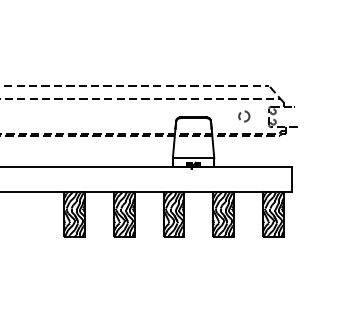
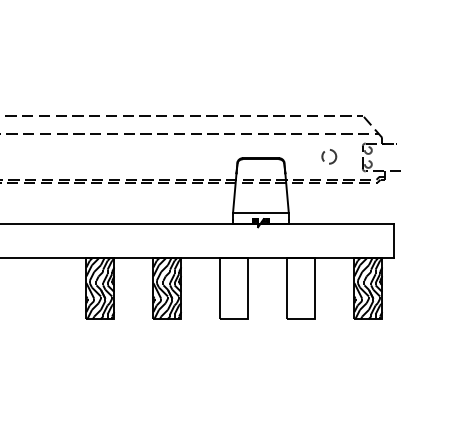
hatch: (173, 214) -> (234, 288), removed
hatch: (223, 214) -> (301, 288), removed

